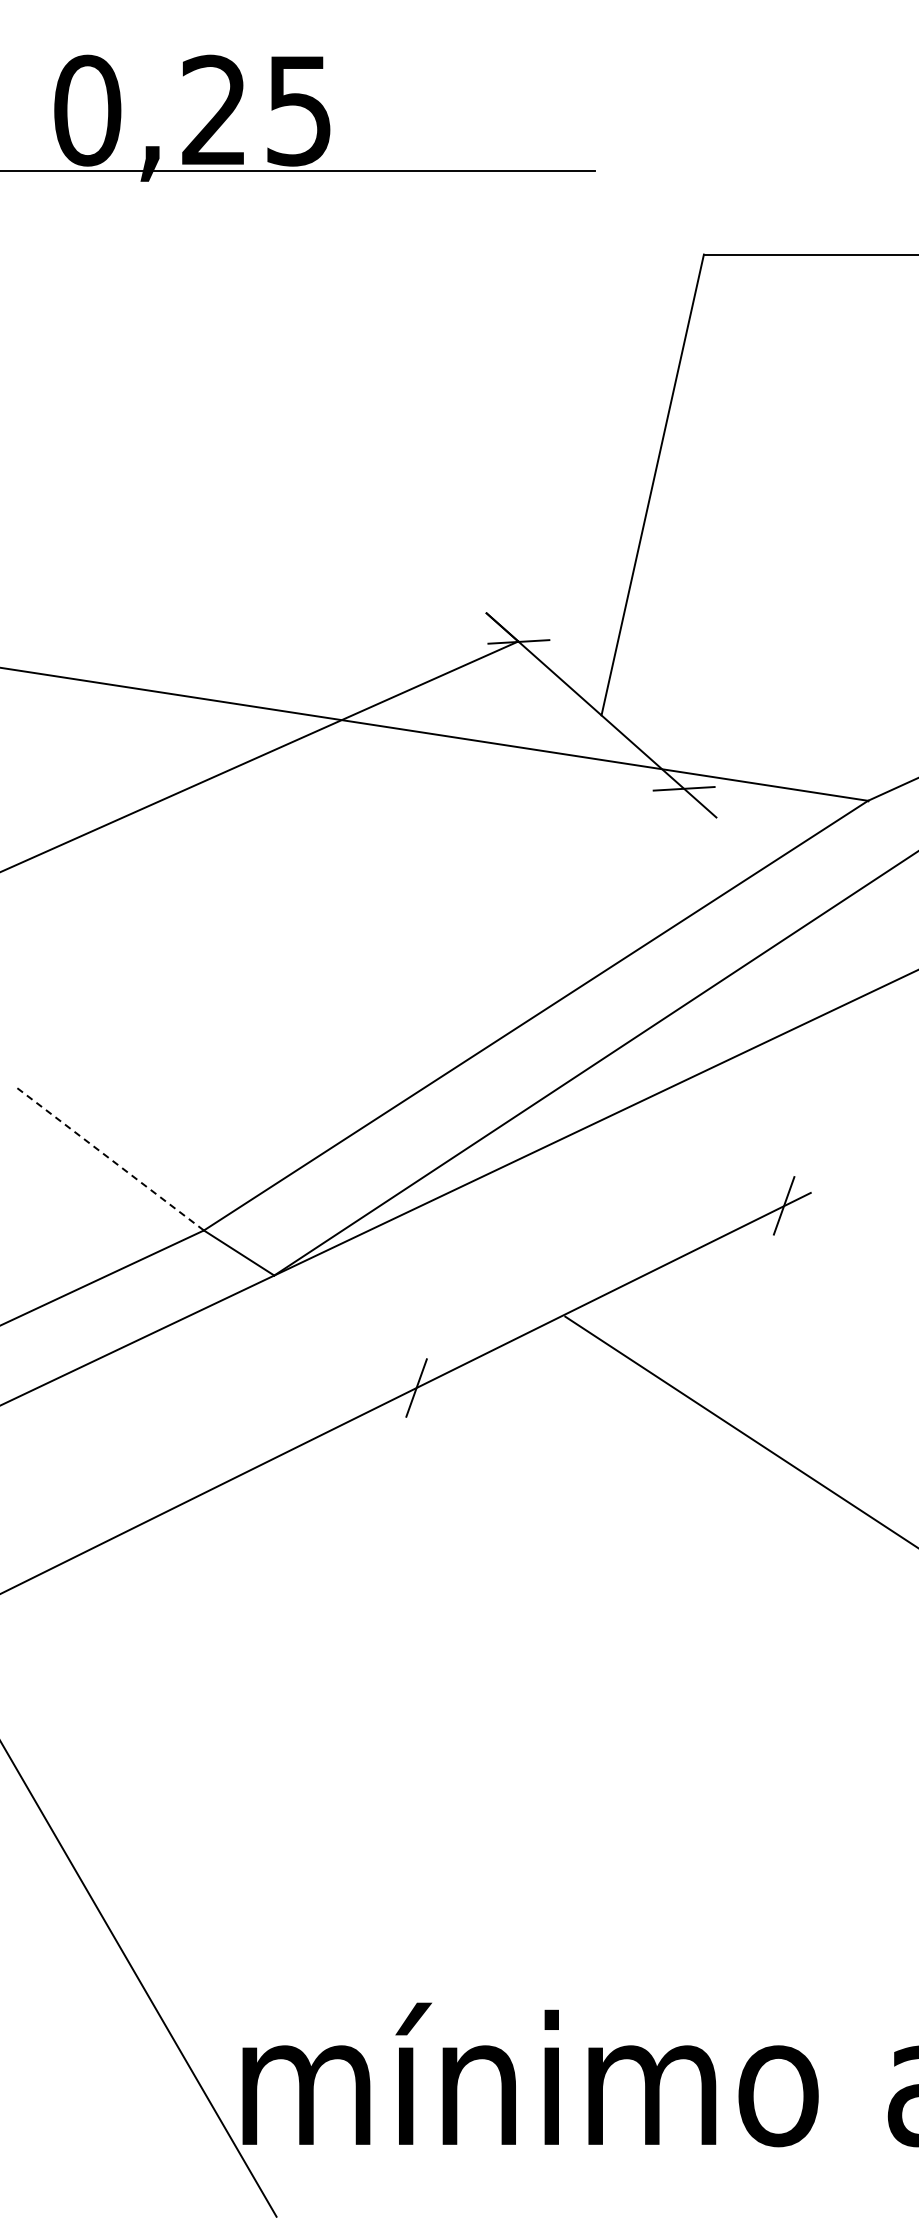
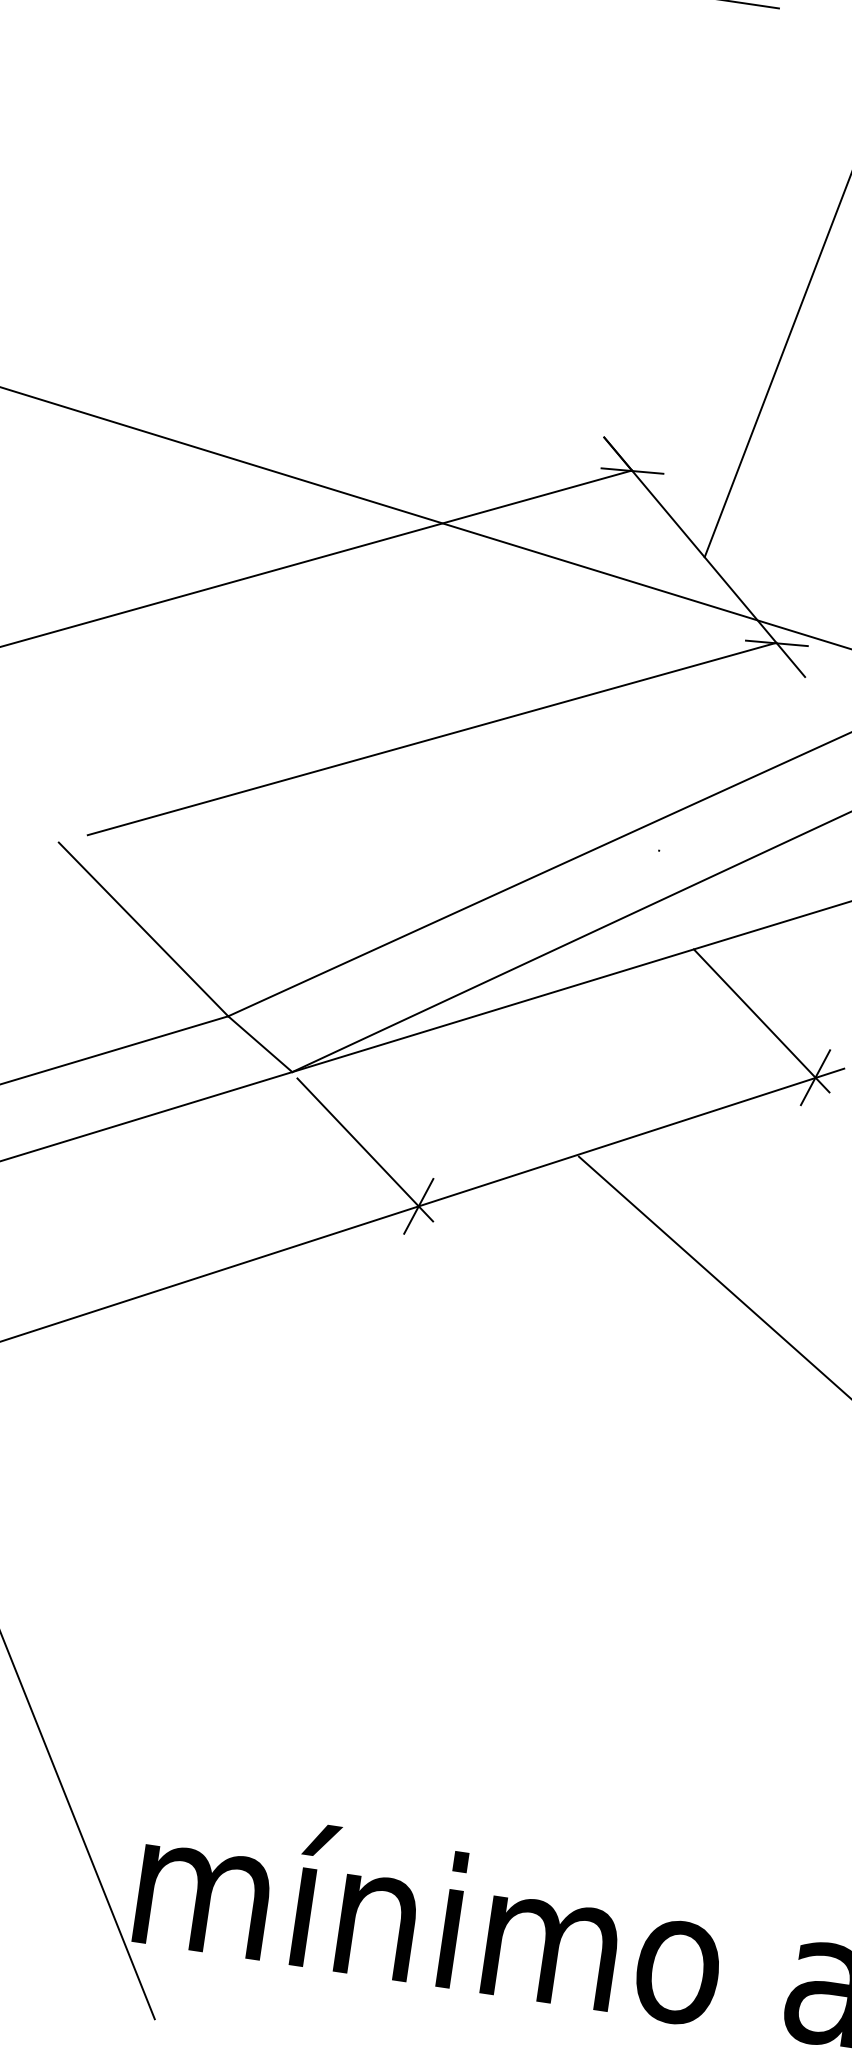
line: (362, 931) -> (432, 739), added
line: (108, 1157) -> (143, 928), dashed -> solid
line: (723, 1158) -> (761, 1021), added
line: (356, 1340) -> (365, 1149), added

